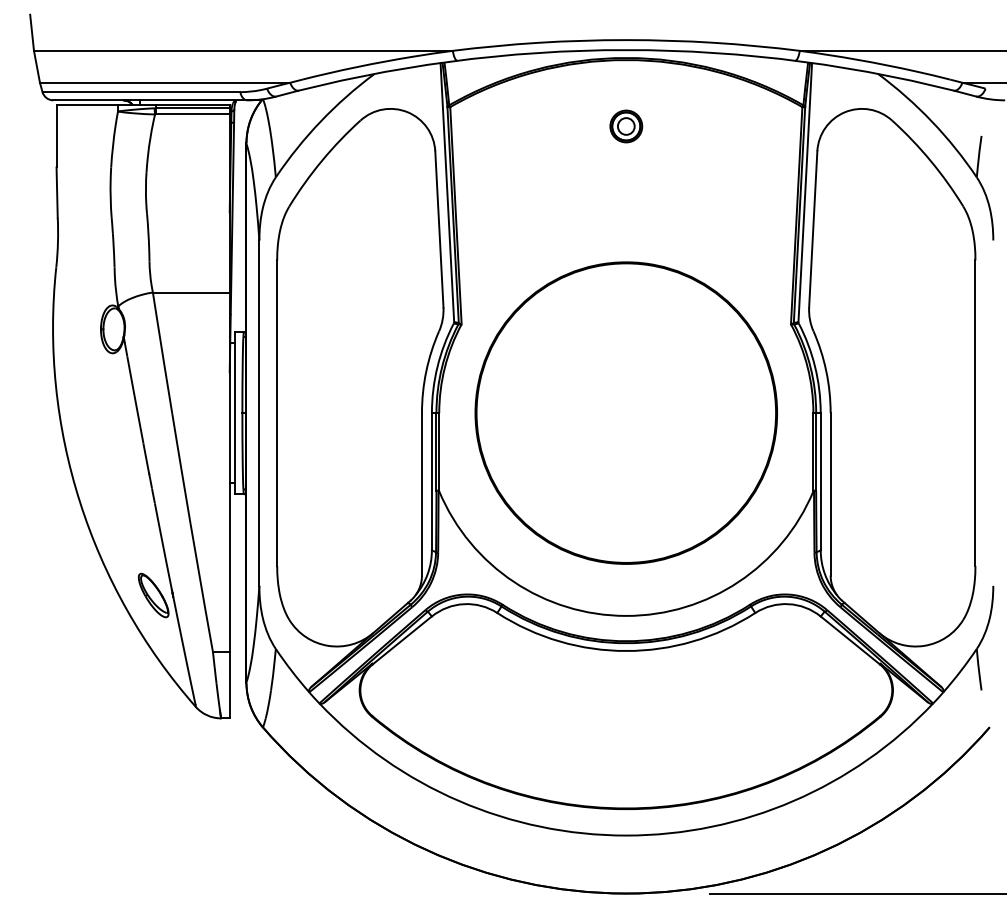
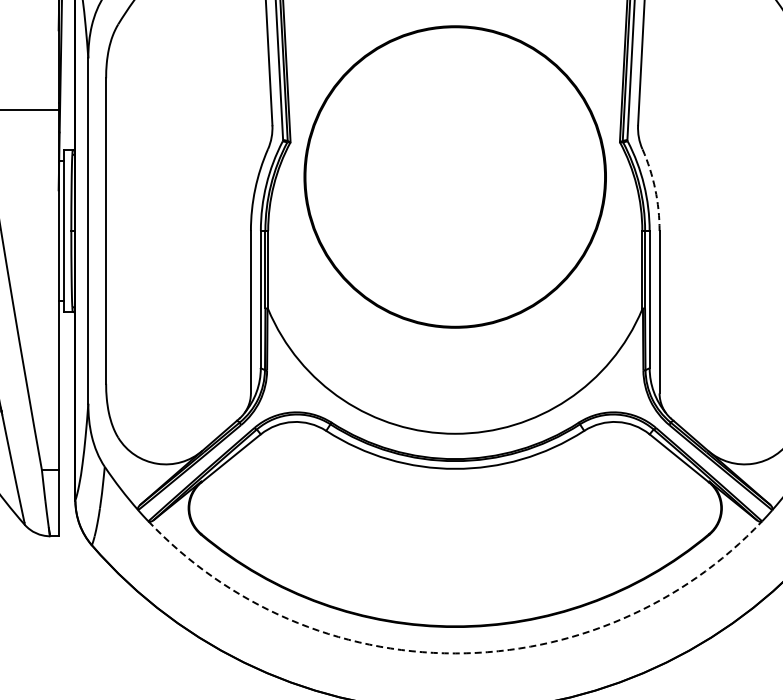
arc: (826, 371) -> (655, 189), solid -> dashed
circle: (625, 412) -> (454, 176), moved
arc: (626, 835) -> (455, 653), solid -> dashed

